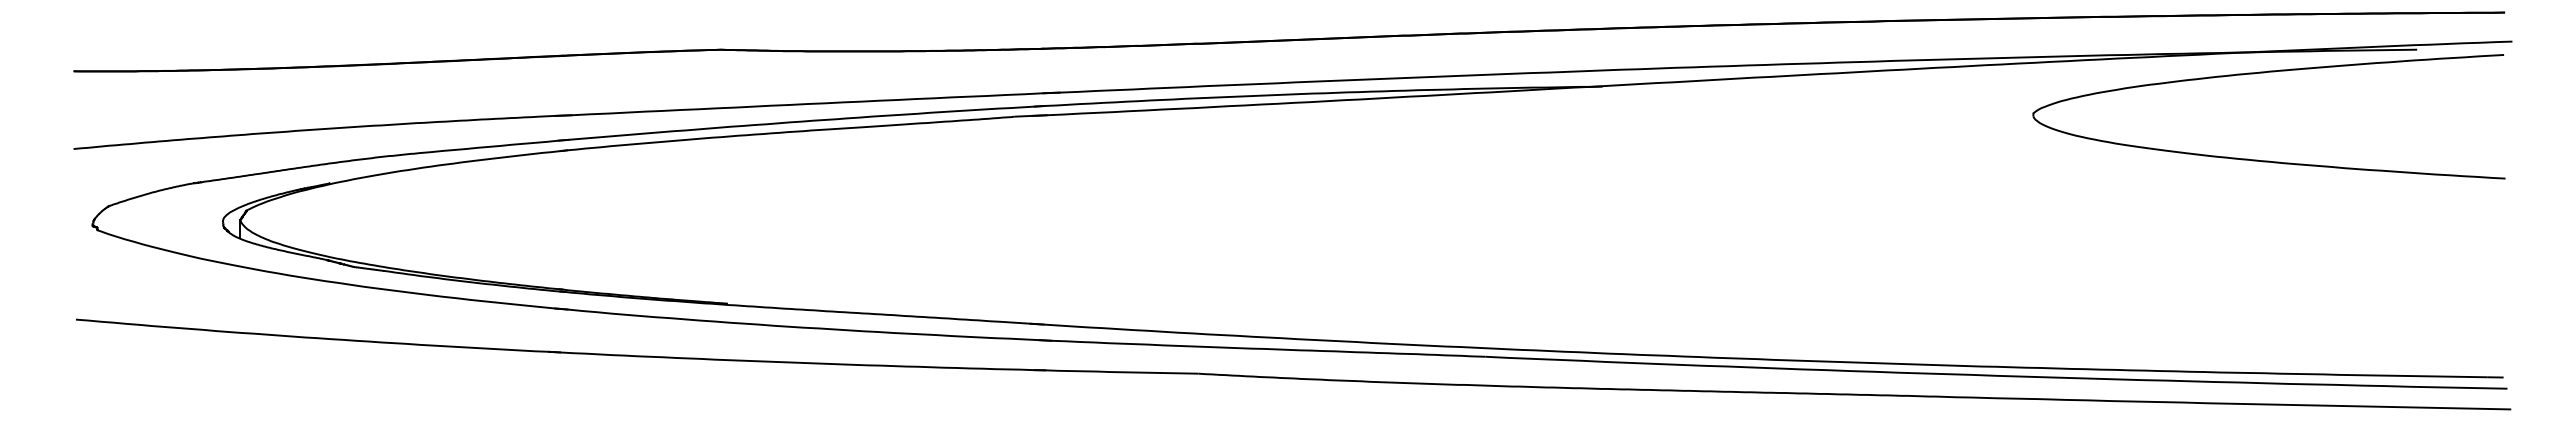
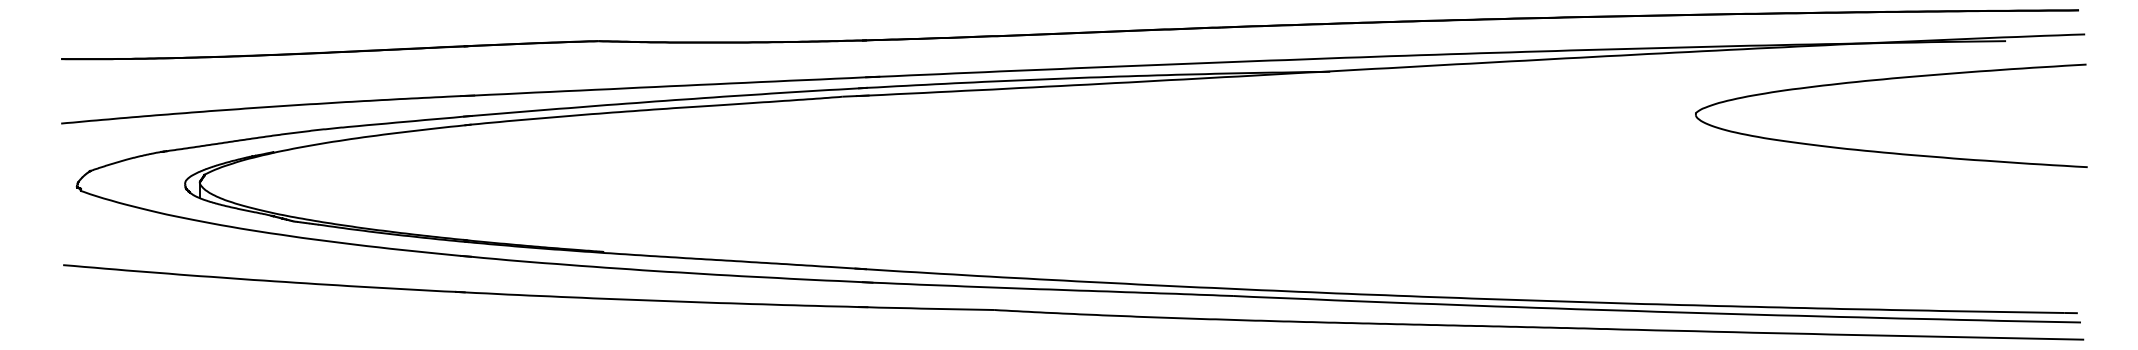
part: (2264, 73) -> (1887, 79), moved

